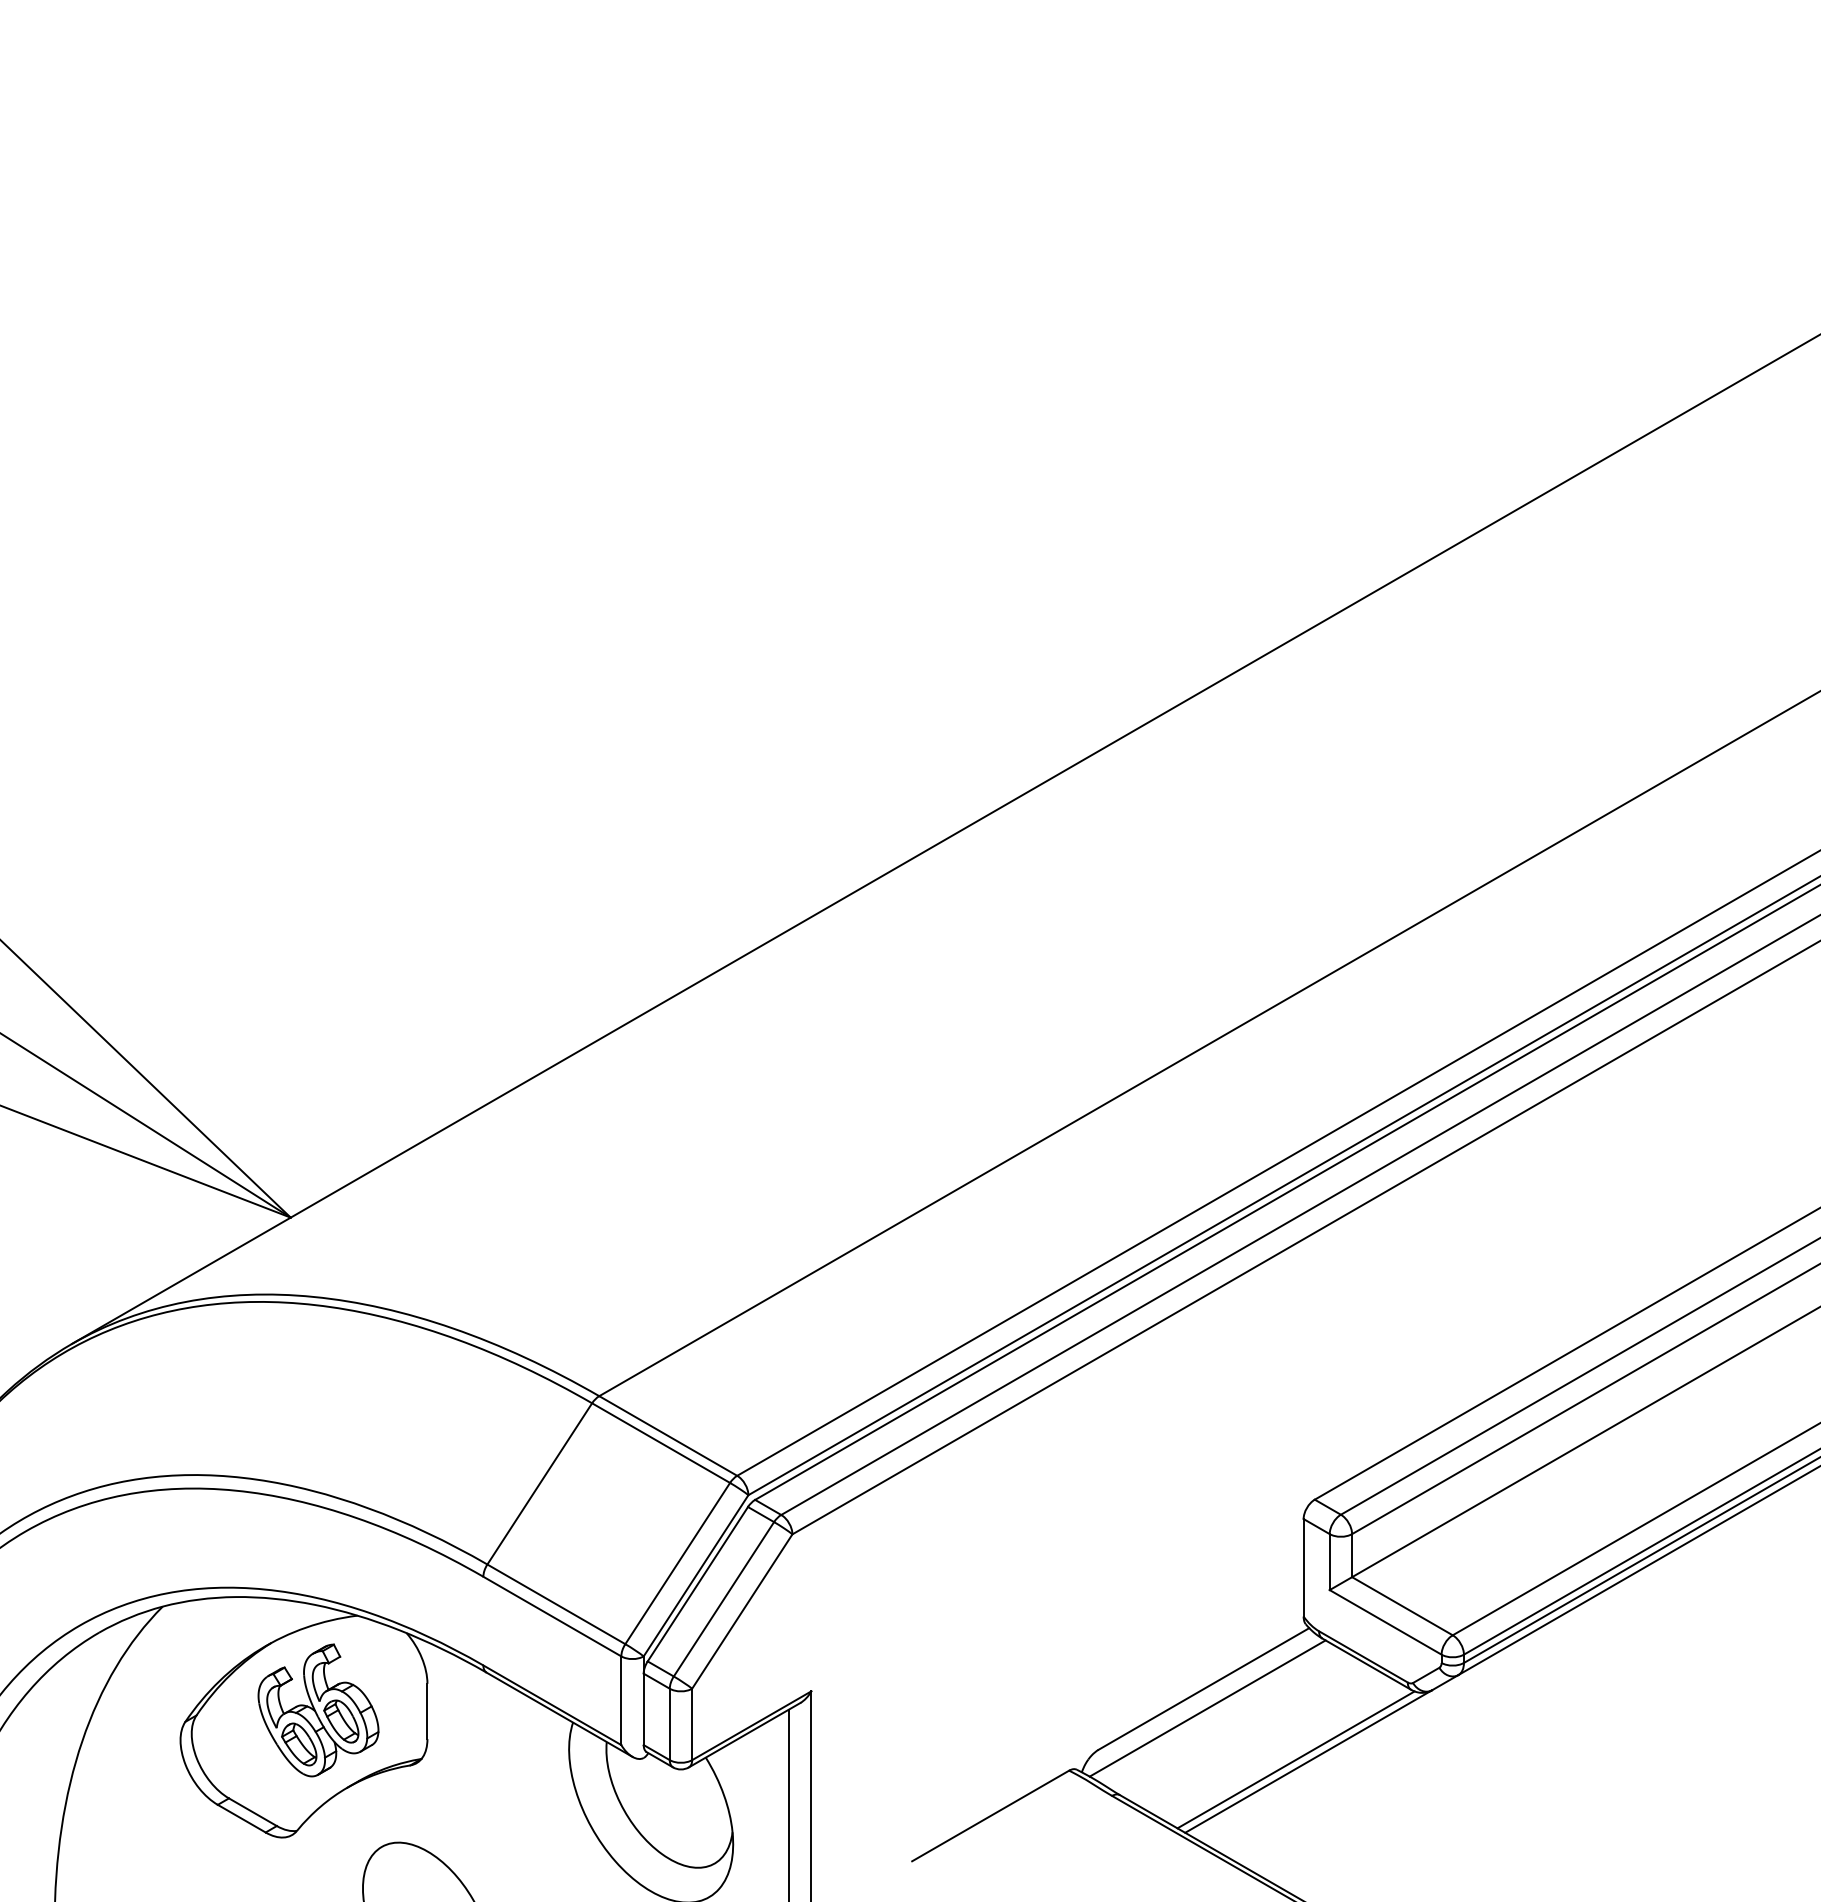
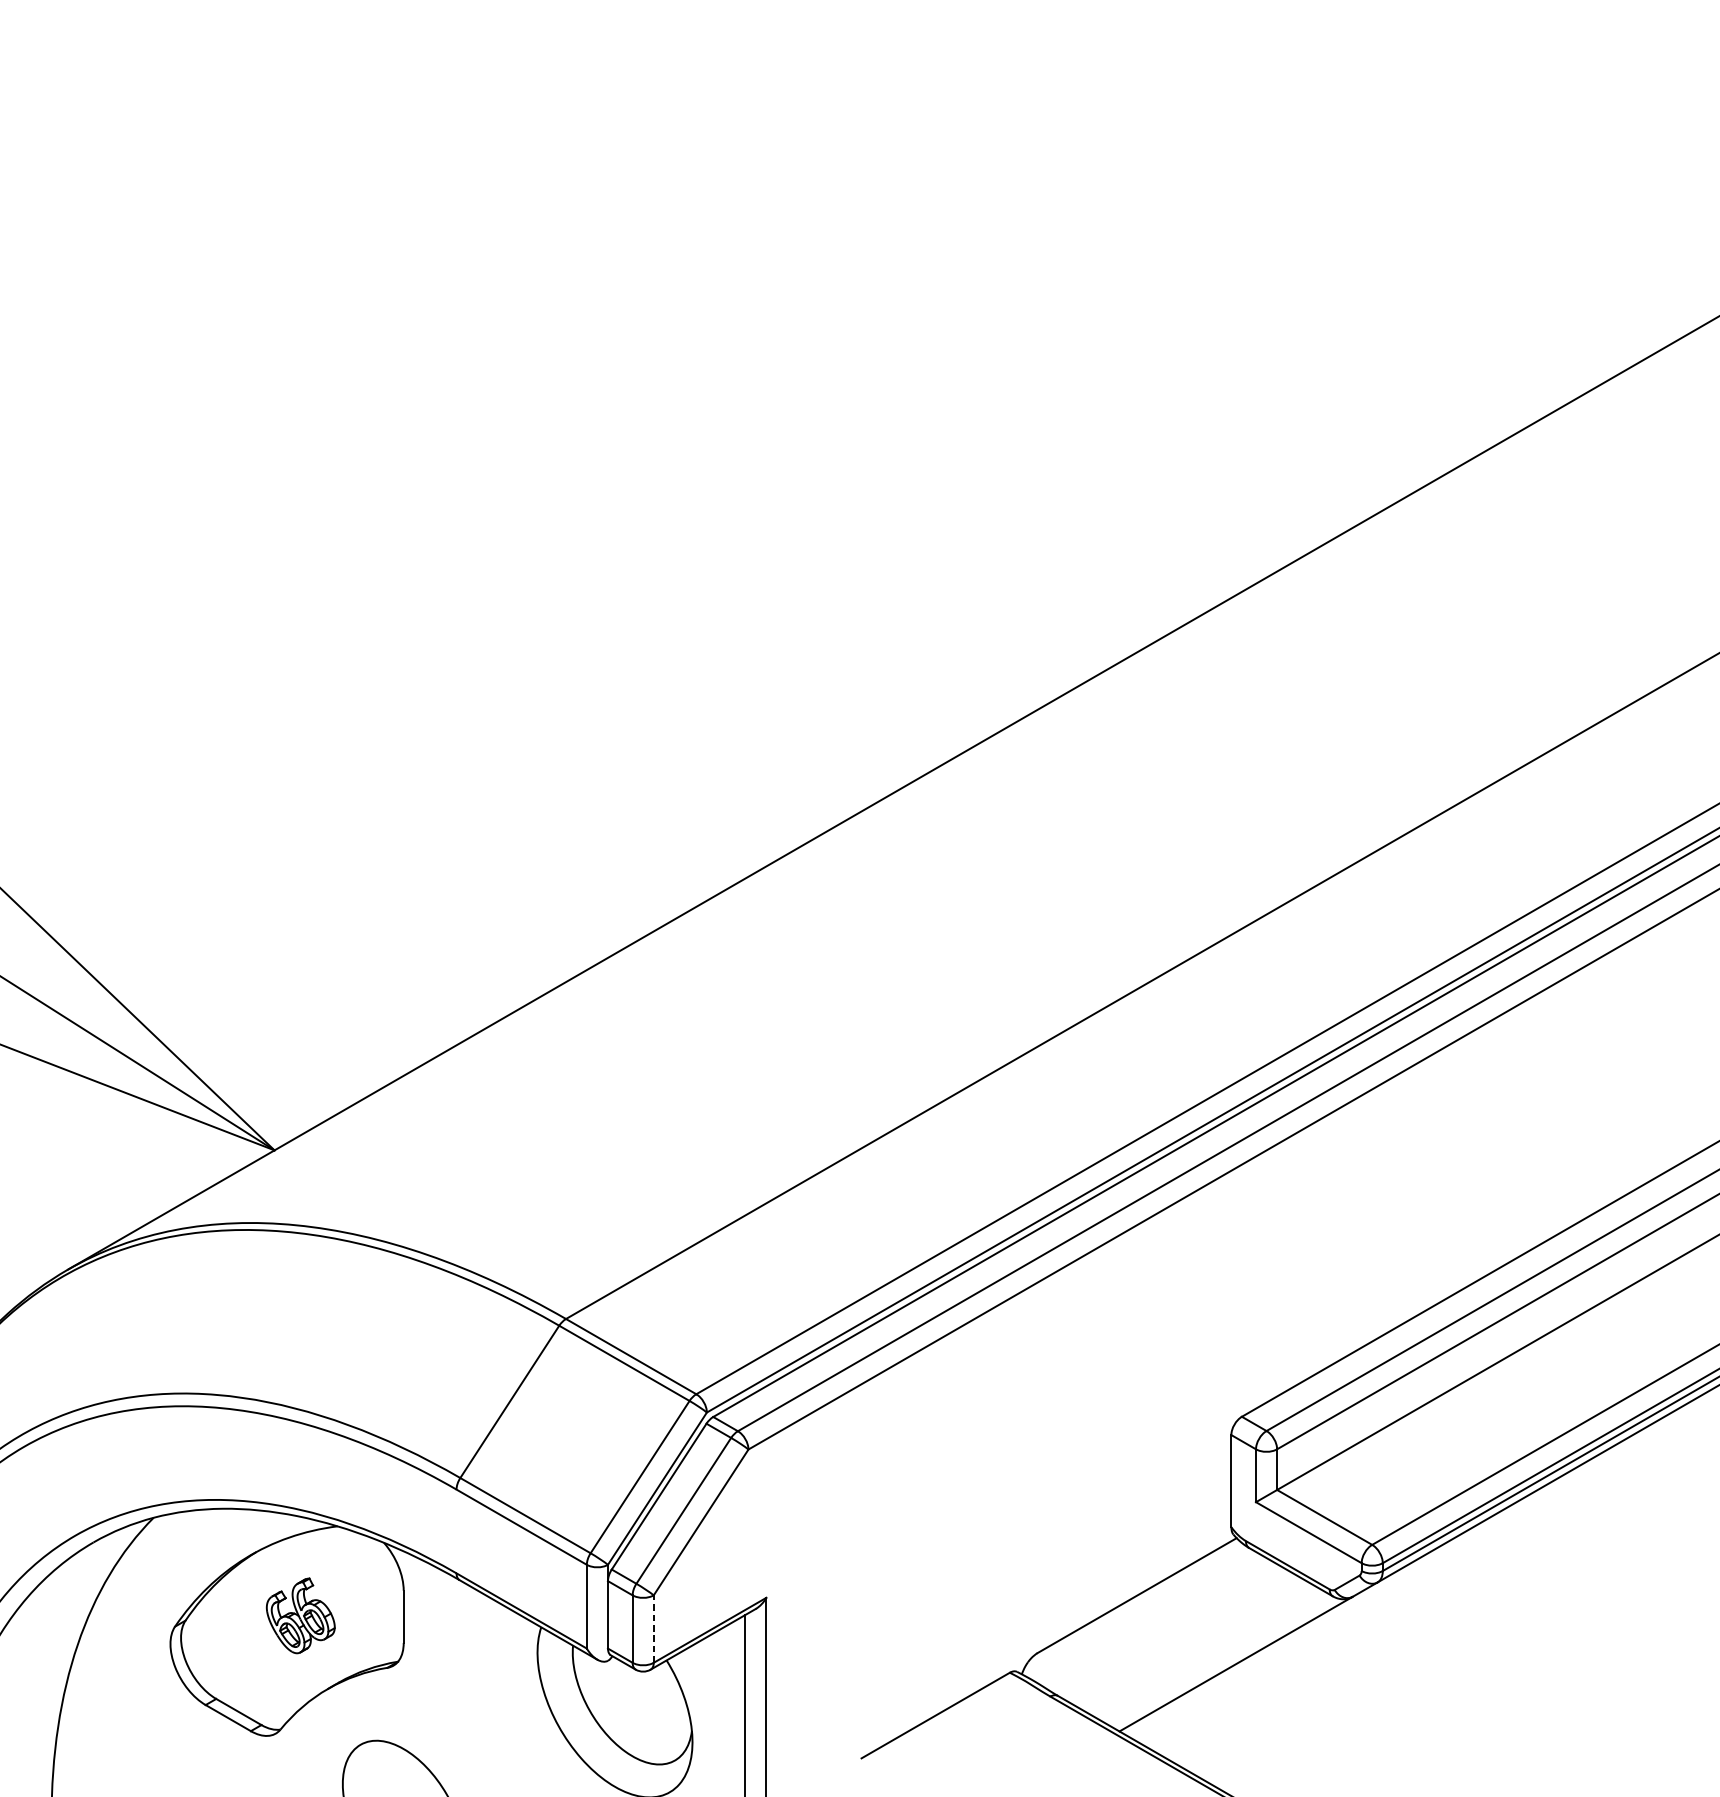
line: (1207, 1708) -> (1140, 1614), removed
part: (318, 1710) -> (300, 1615), size x0.6
line: (692, 1724) -> (654, 1629), solid -> dashed
line: (1295, 1759) -> (1223, 1662), removed

